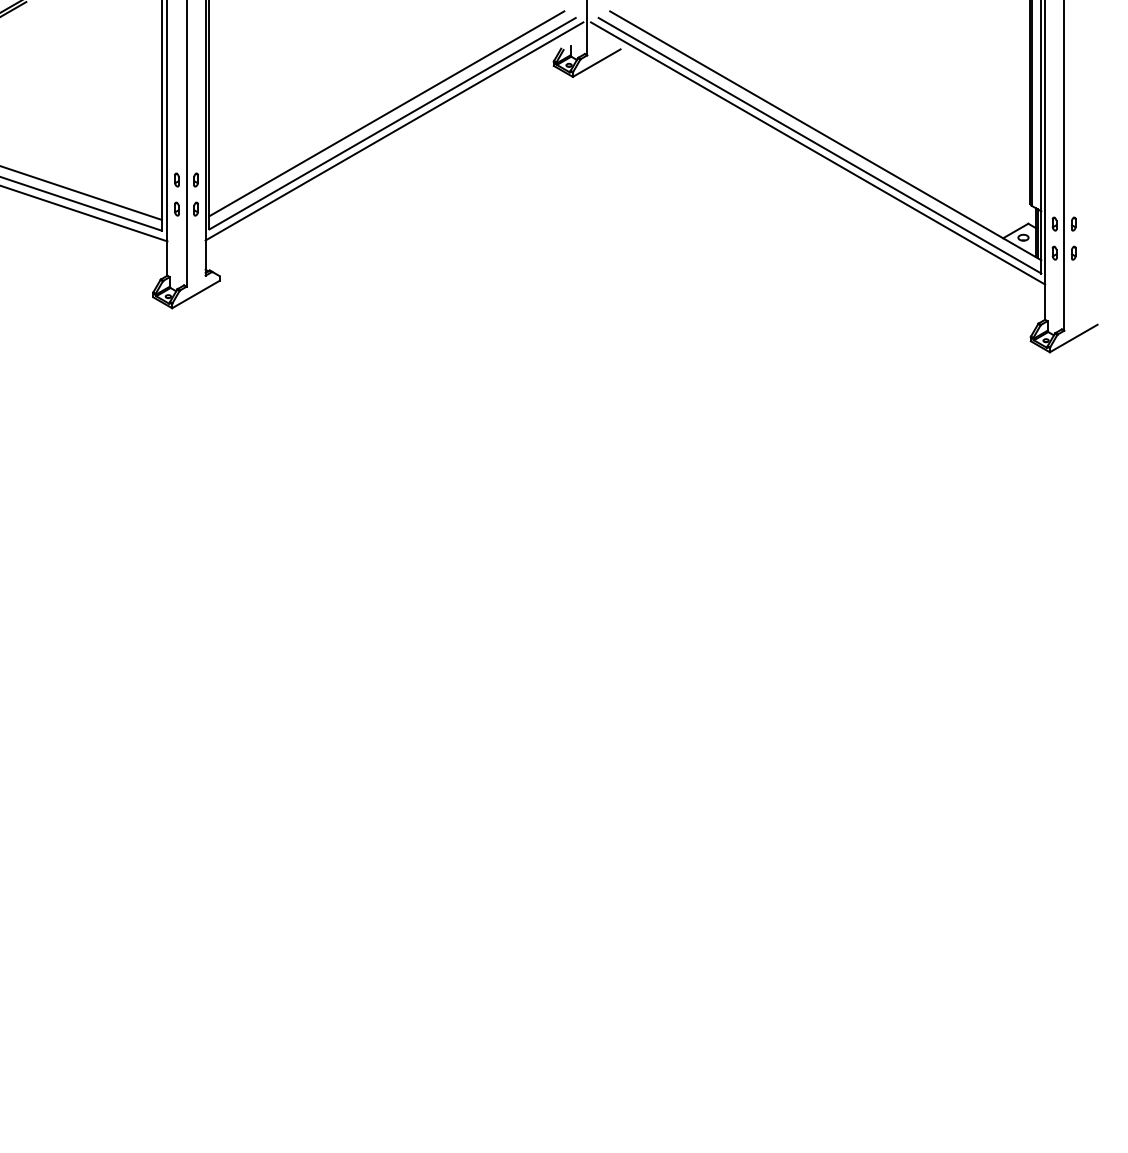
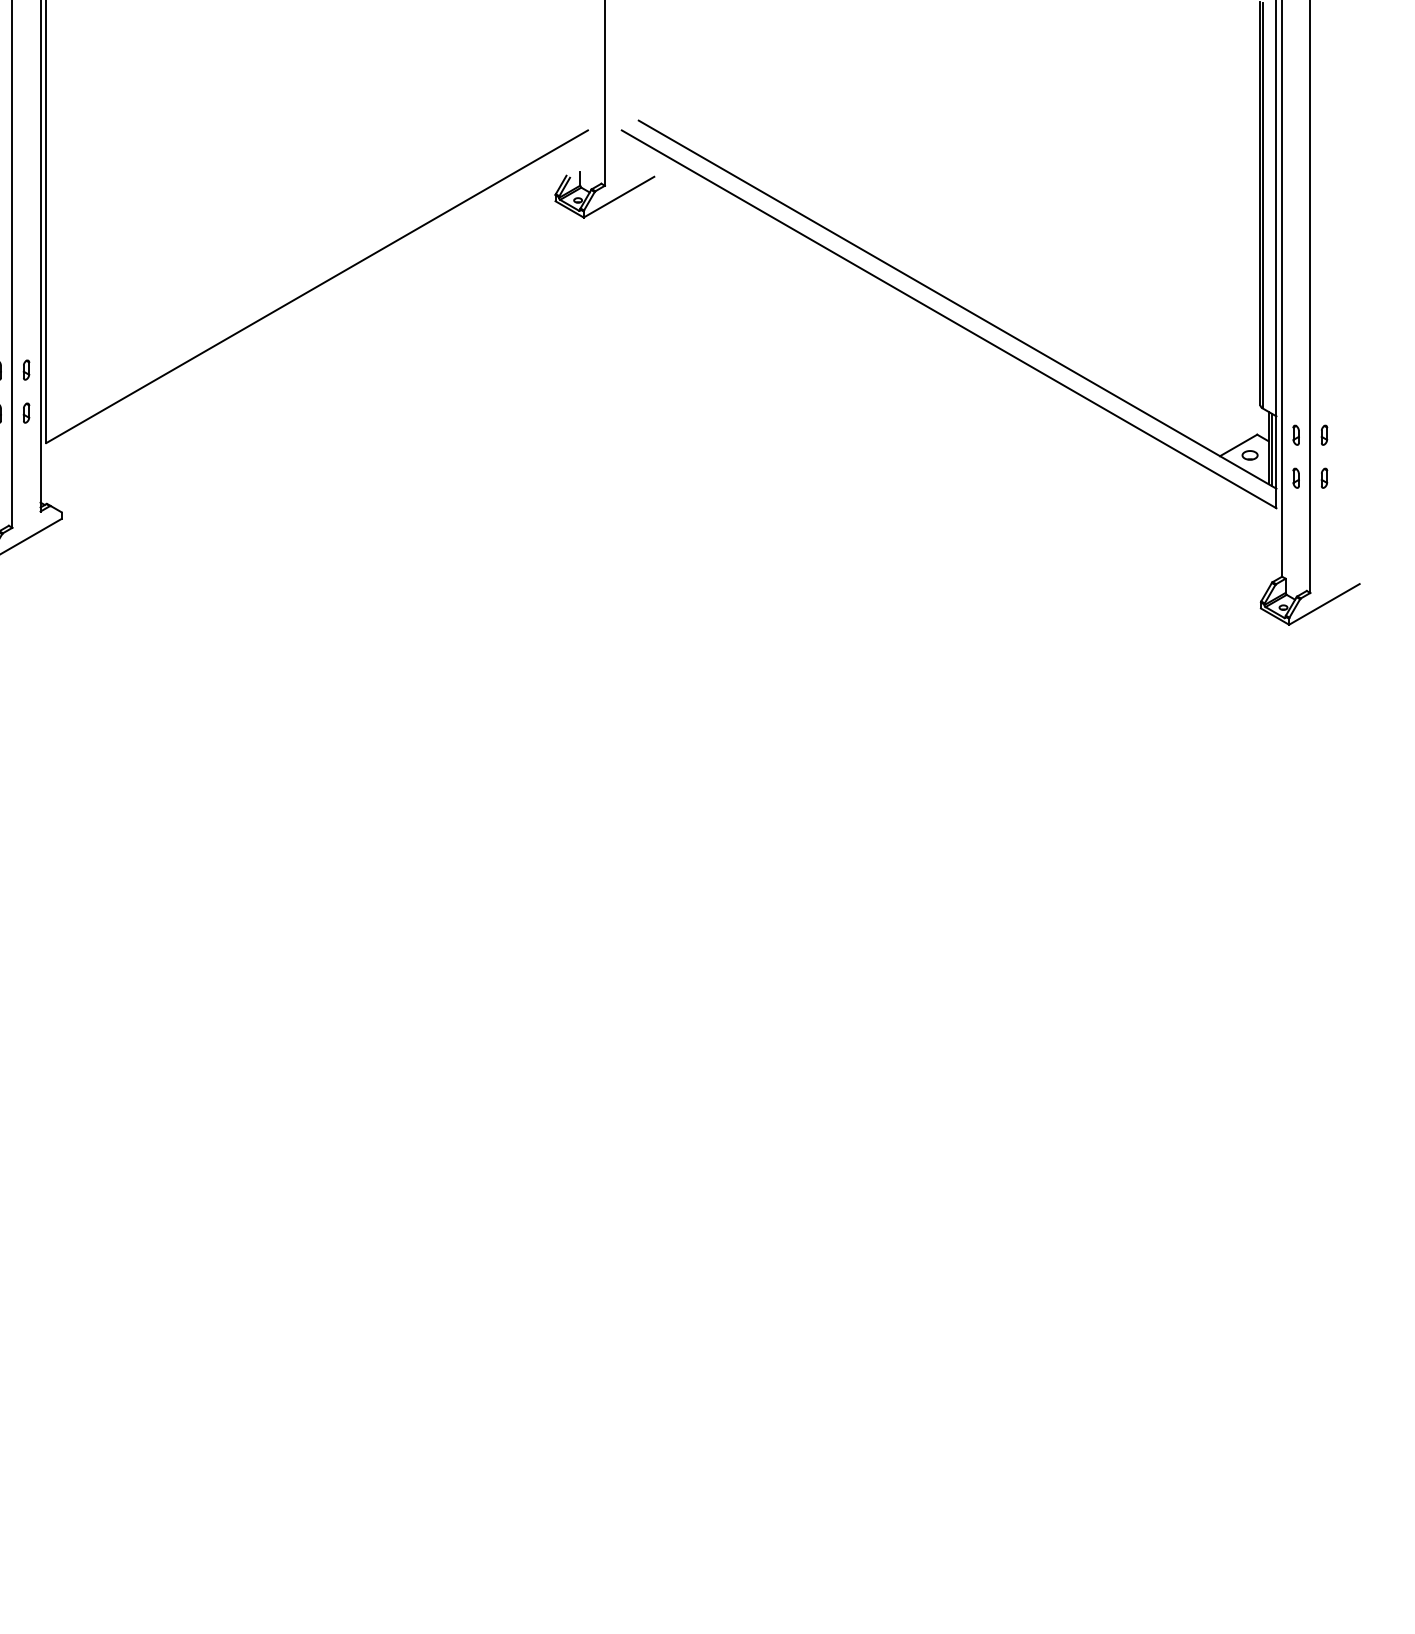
line: (386, 113) -> (308, 271), removed
line: (394, 131) -> (319, 298), removed
line: (818, 153) -> (946, 330), removed

